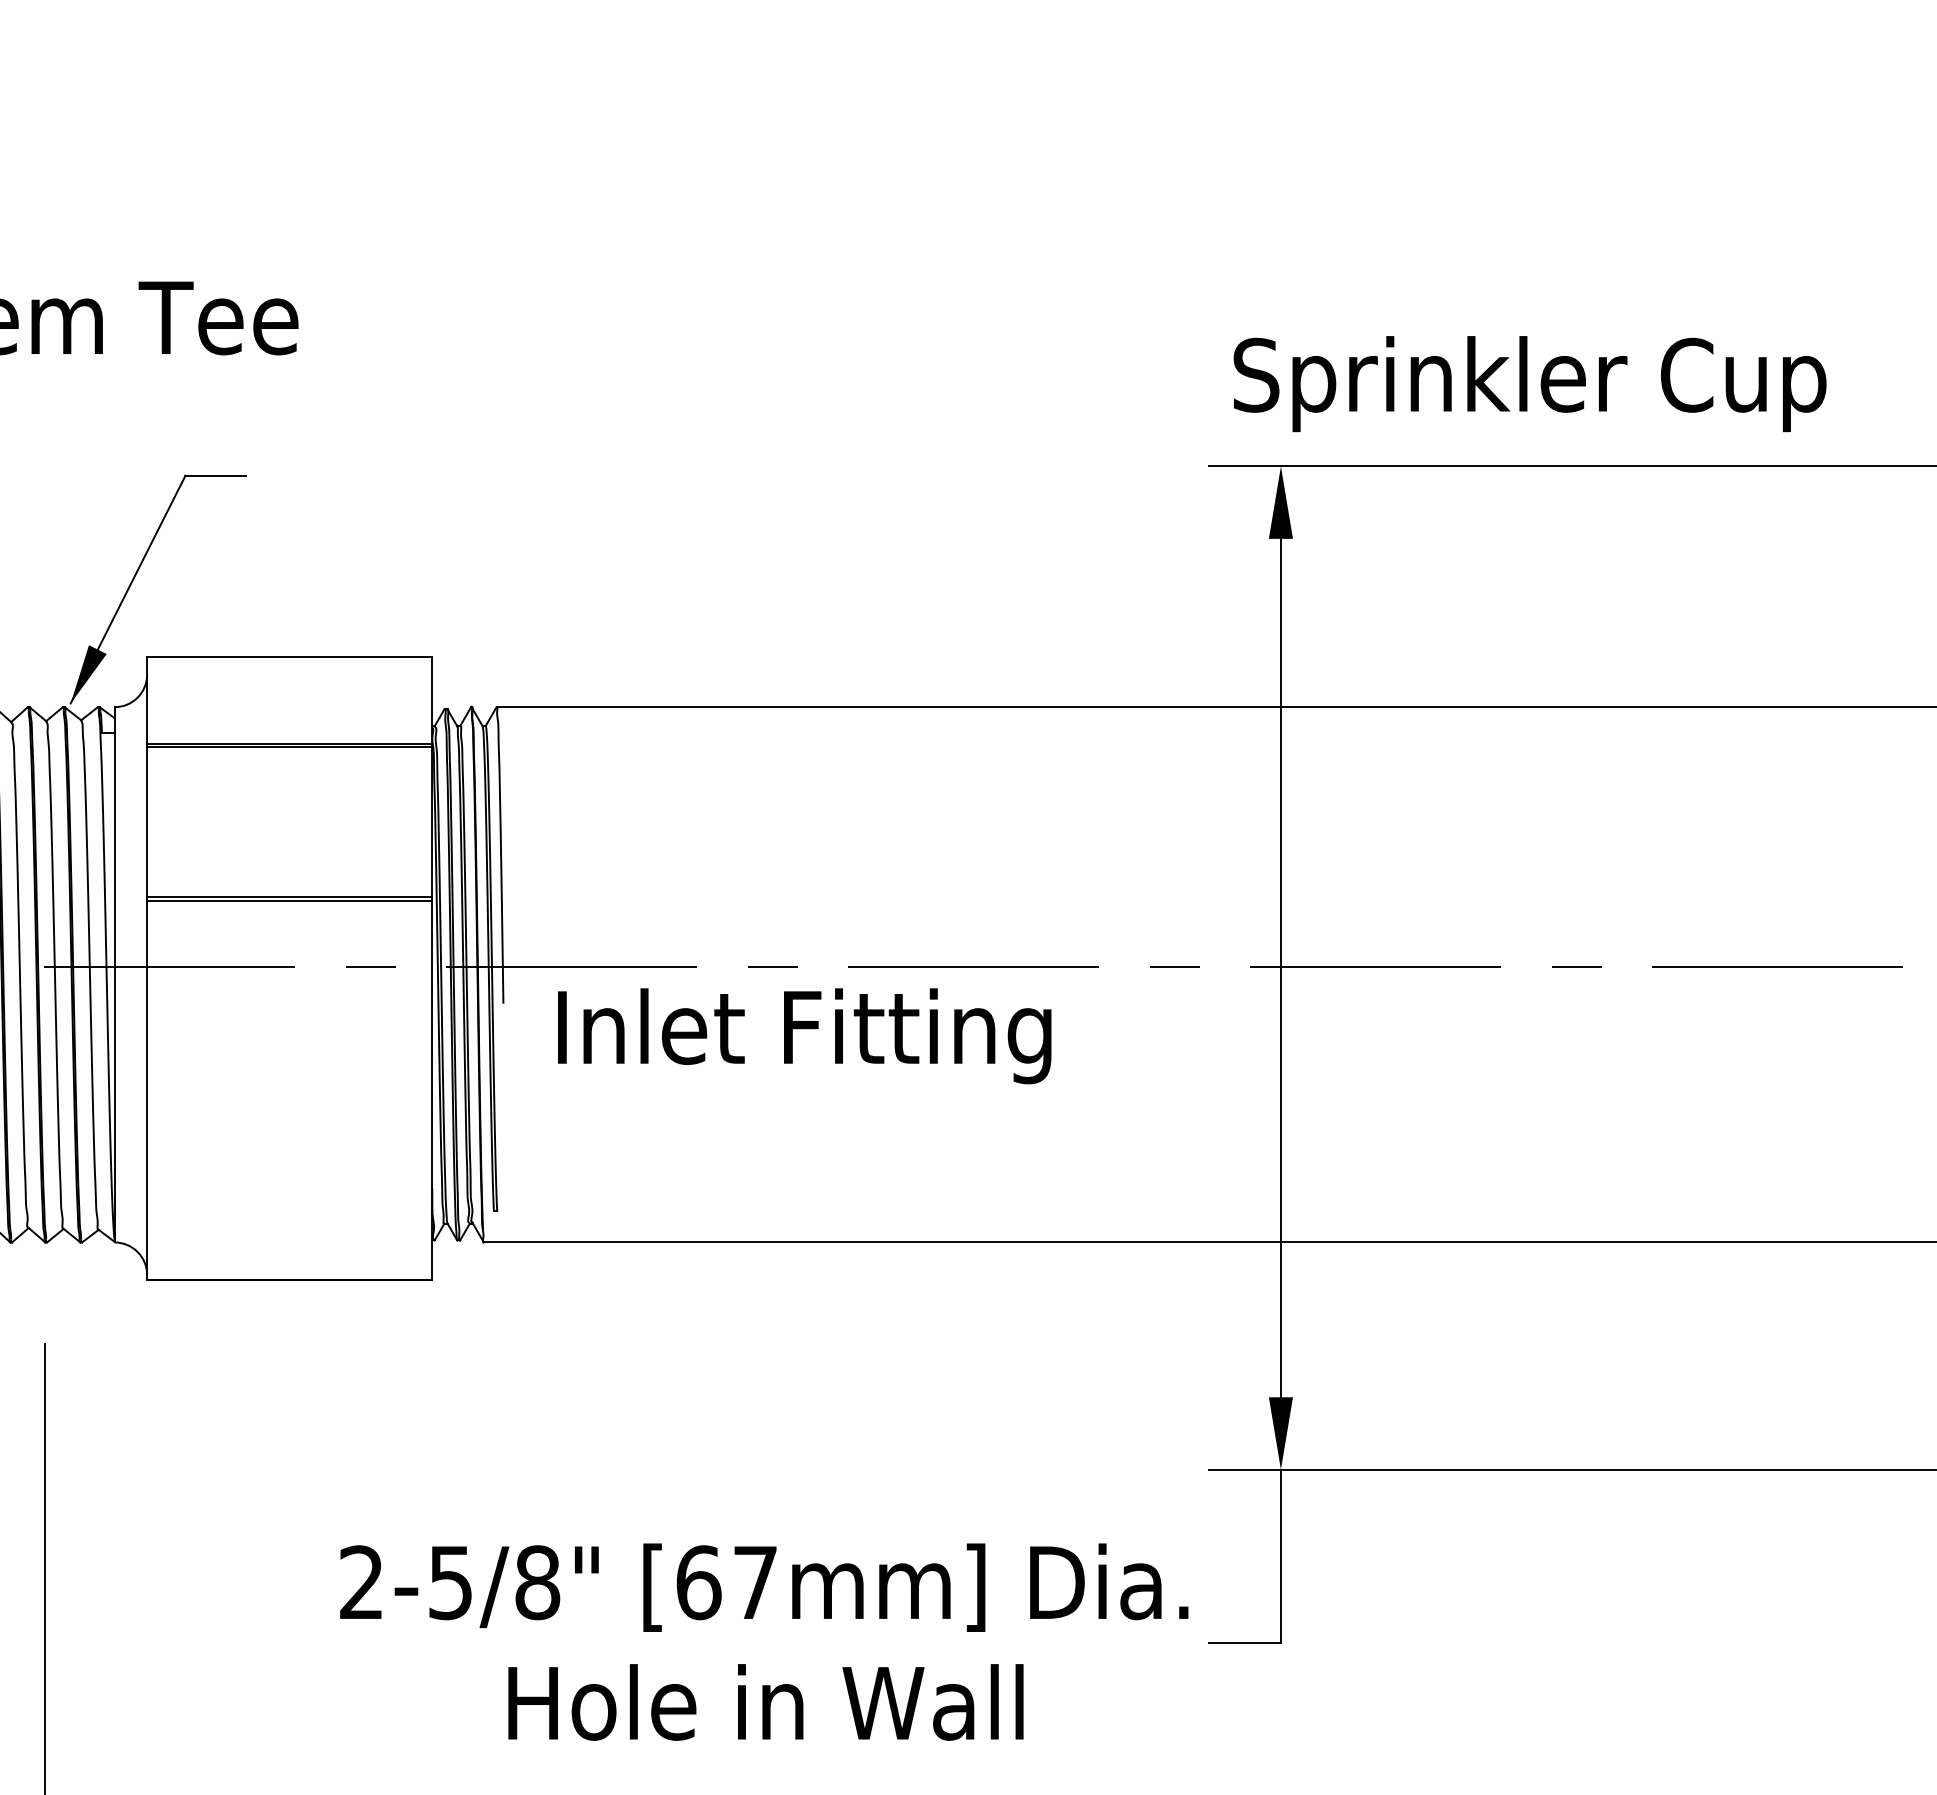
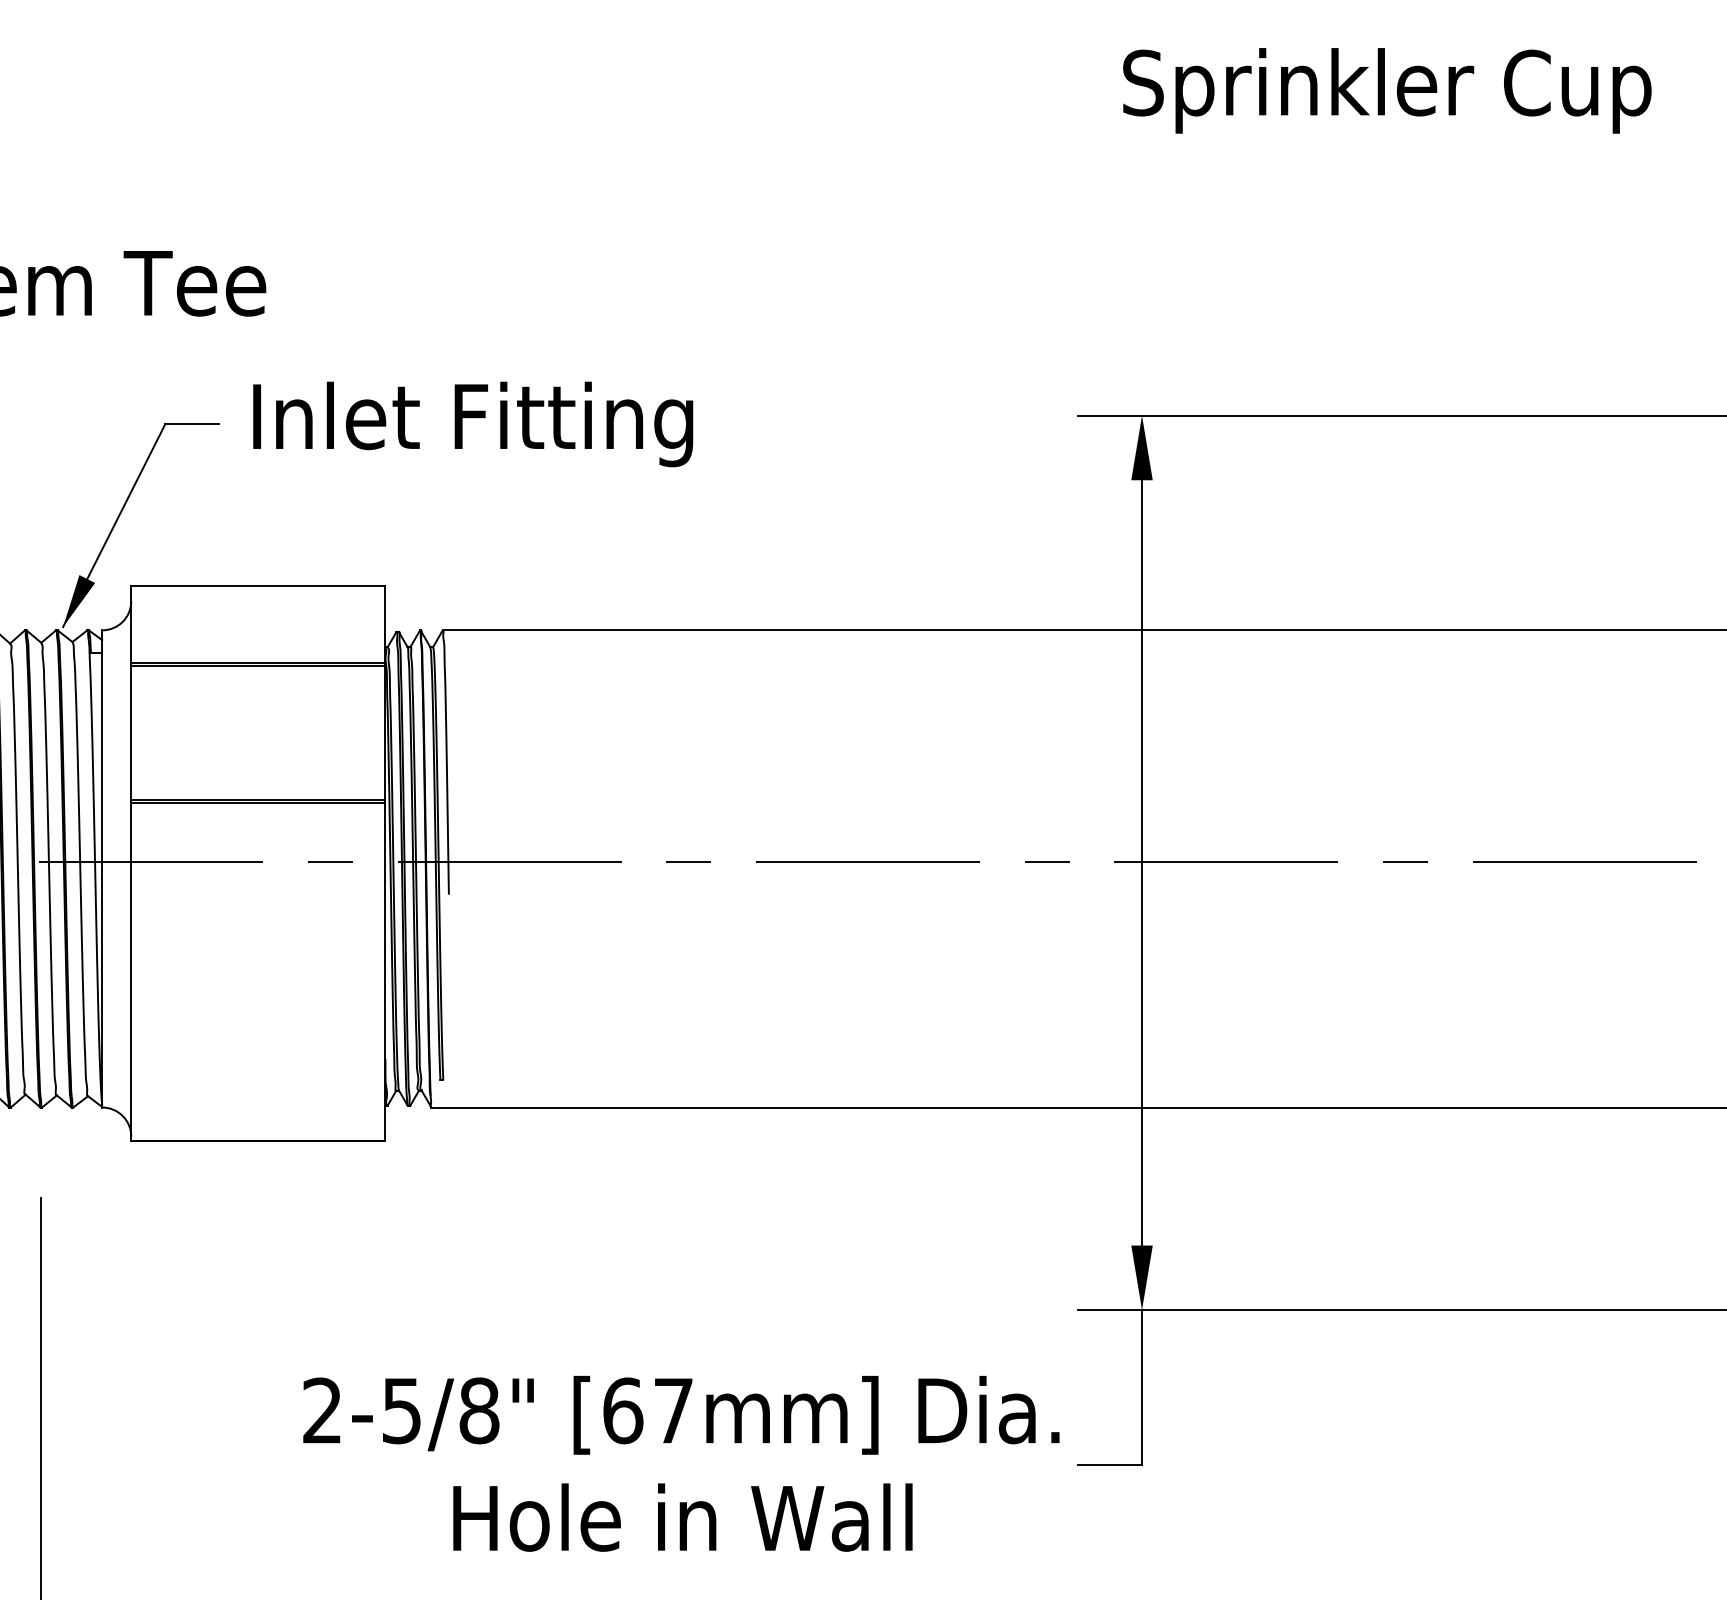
text: (1529, 384) -> (1386, 91), moved
text: (804, 1036) -> (473, 424), moved

